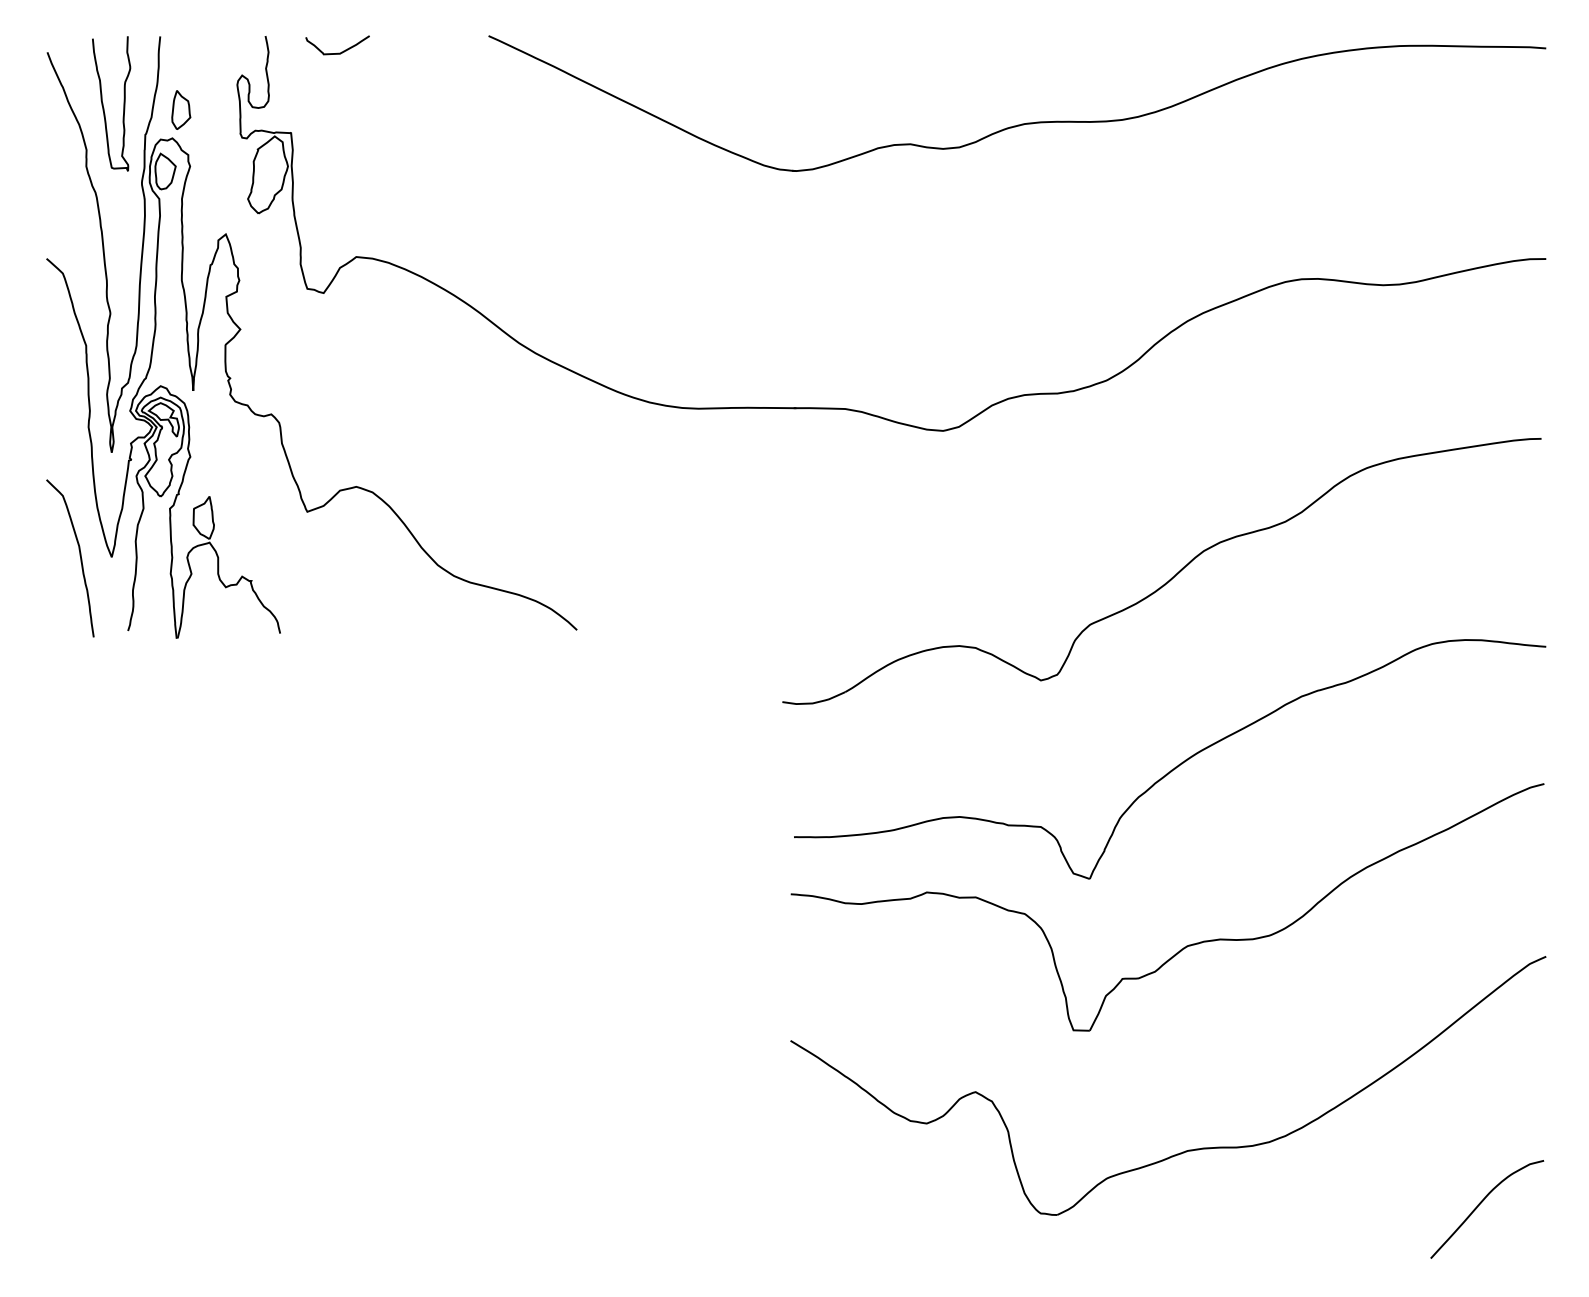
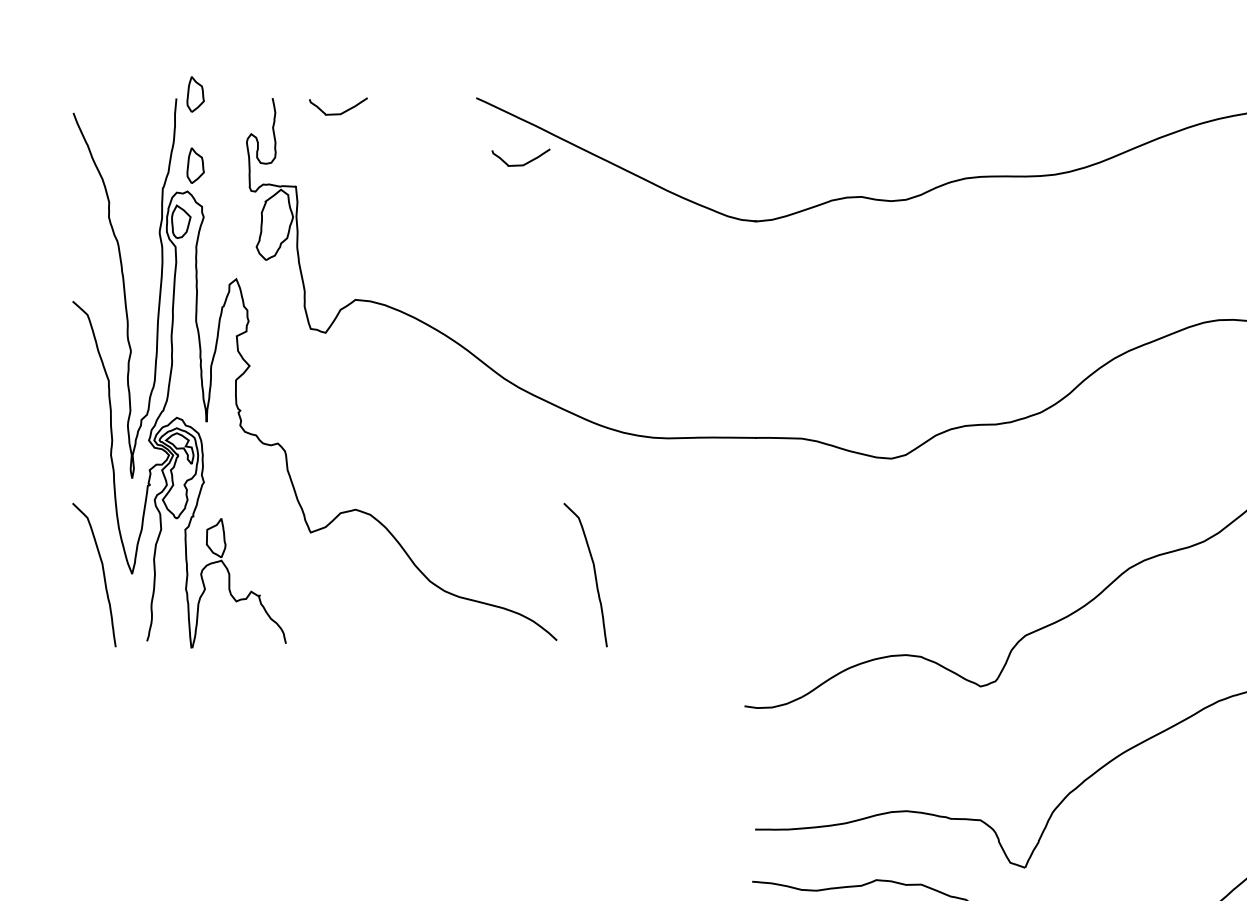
part: (181, 31) -> (195, 93), added
curve: (103, 103) -> (124, 159), removed
curve: (537, 108) -> (520, 164), added
curve: (617, 555) -> (593, 572), added

